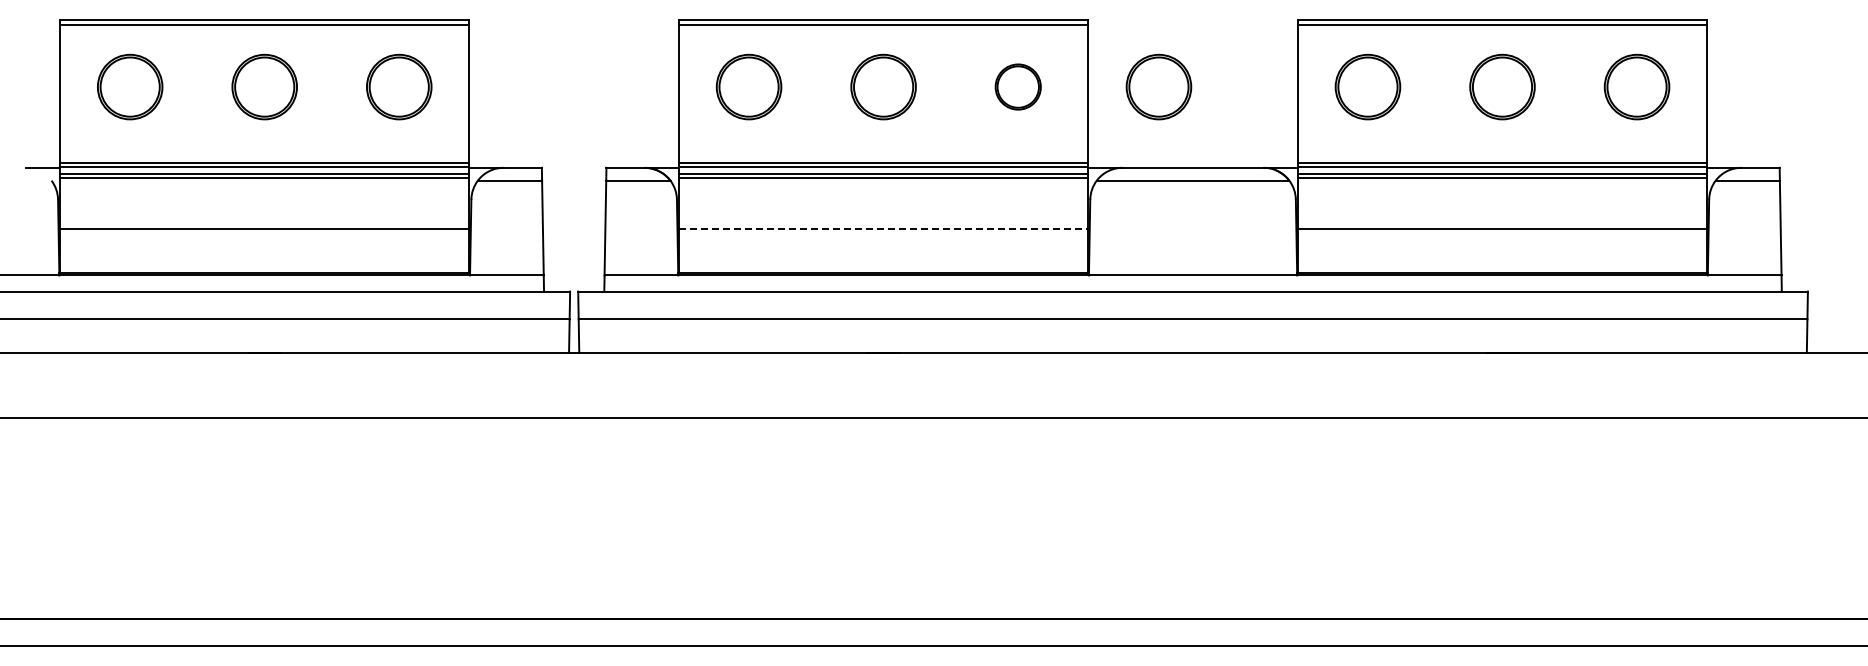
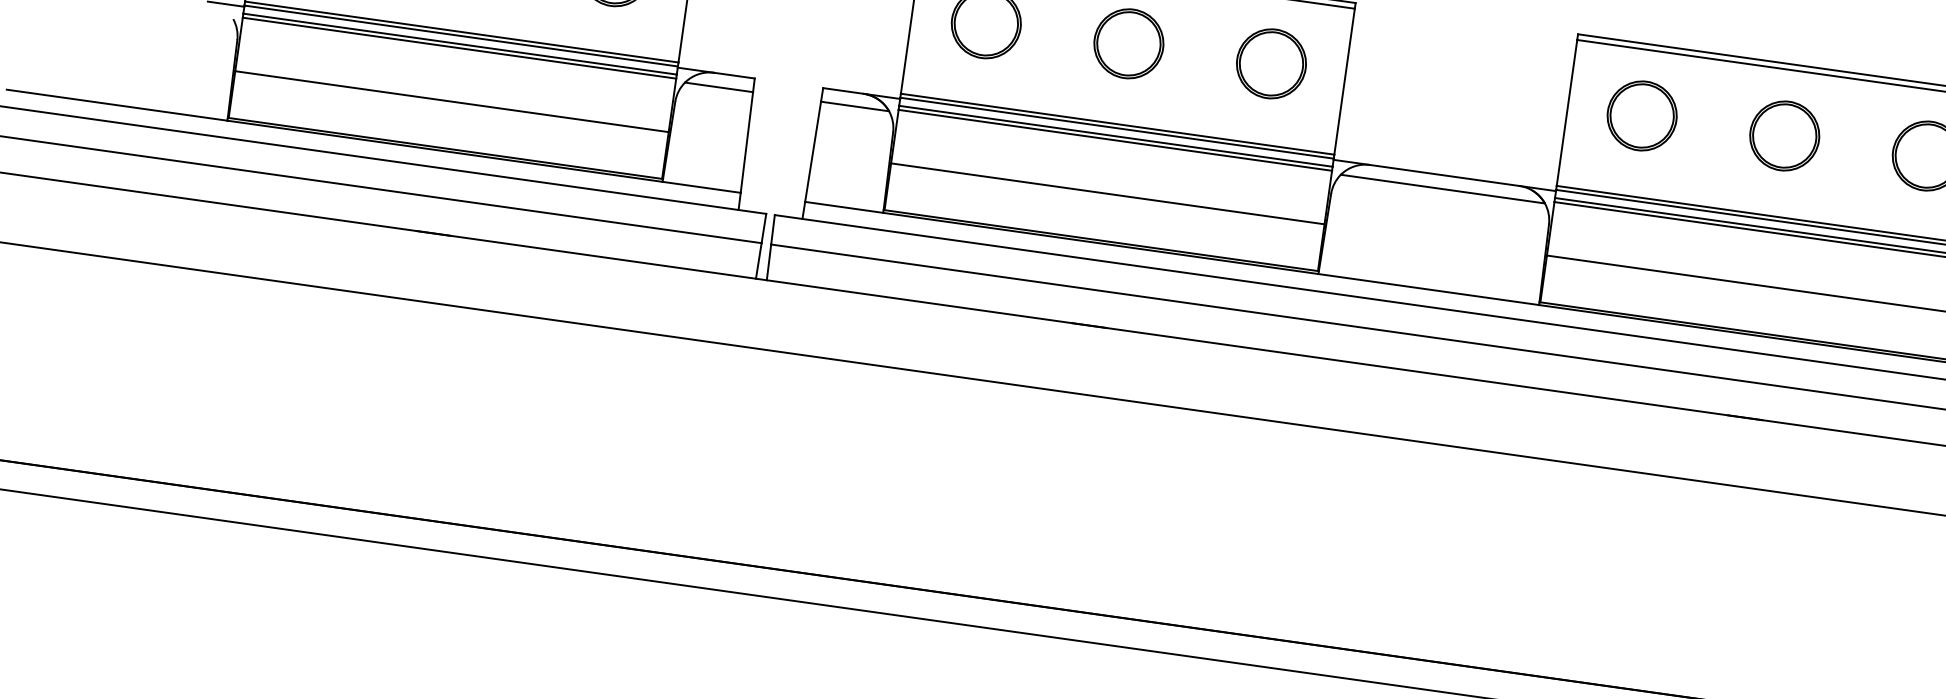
part: (1018, 86) -> (1271, 63), size x1.43
part: (1158, 86) -> (1420, 84), removed
line: (883, 228) -> (1107, 193), dashed -> solid

